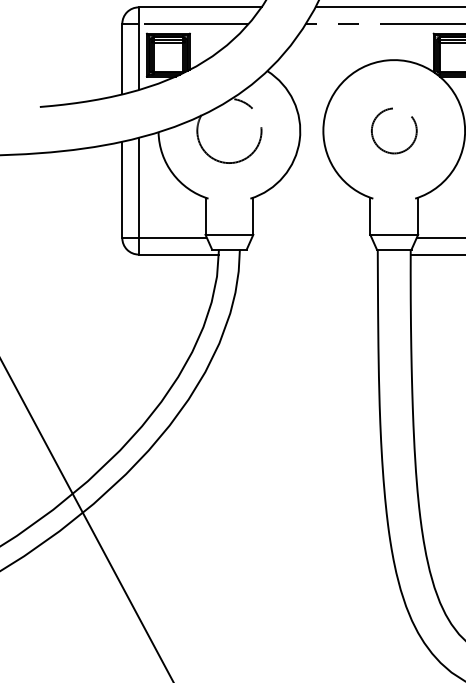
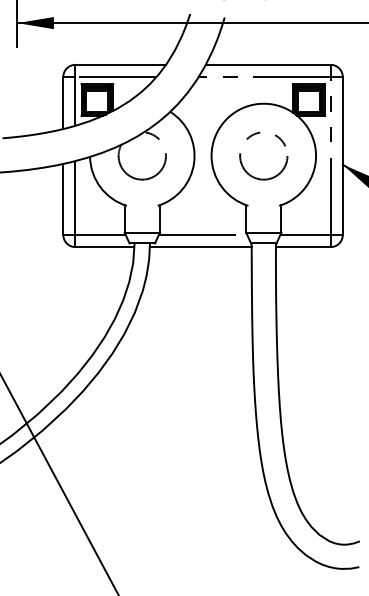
circle: (393, 130) -> (263, 155), size x1.43
line: (311, 237) -> (202, 234), added
line: (308, 255) -> (200, 247), added

